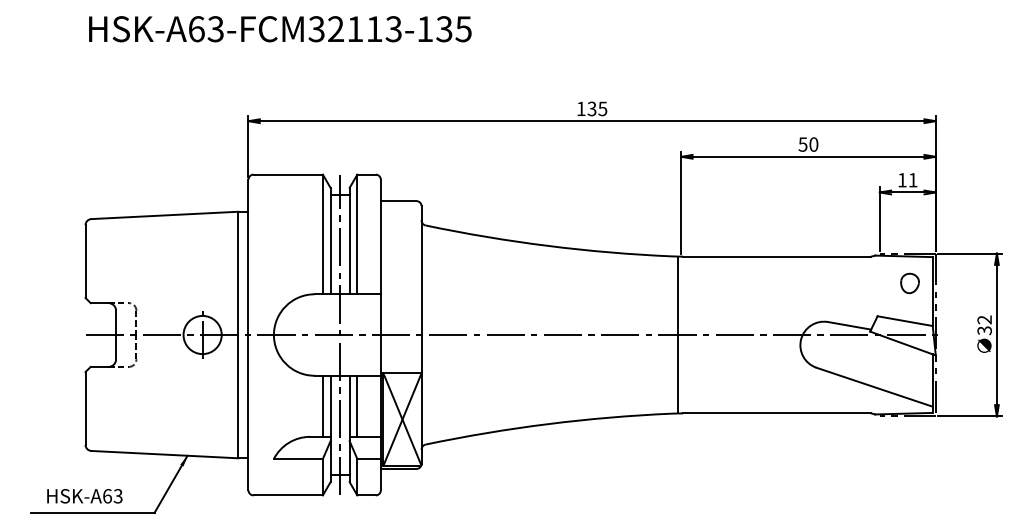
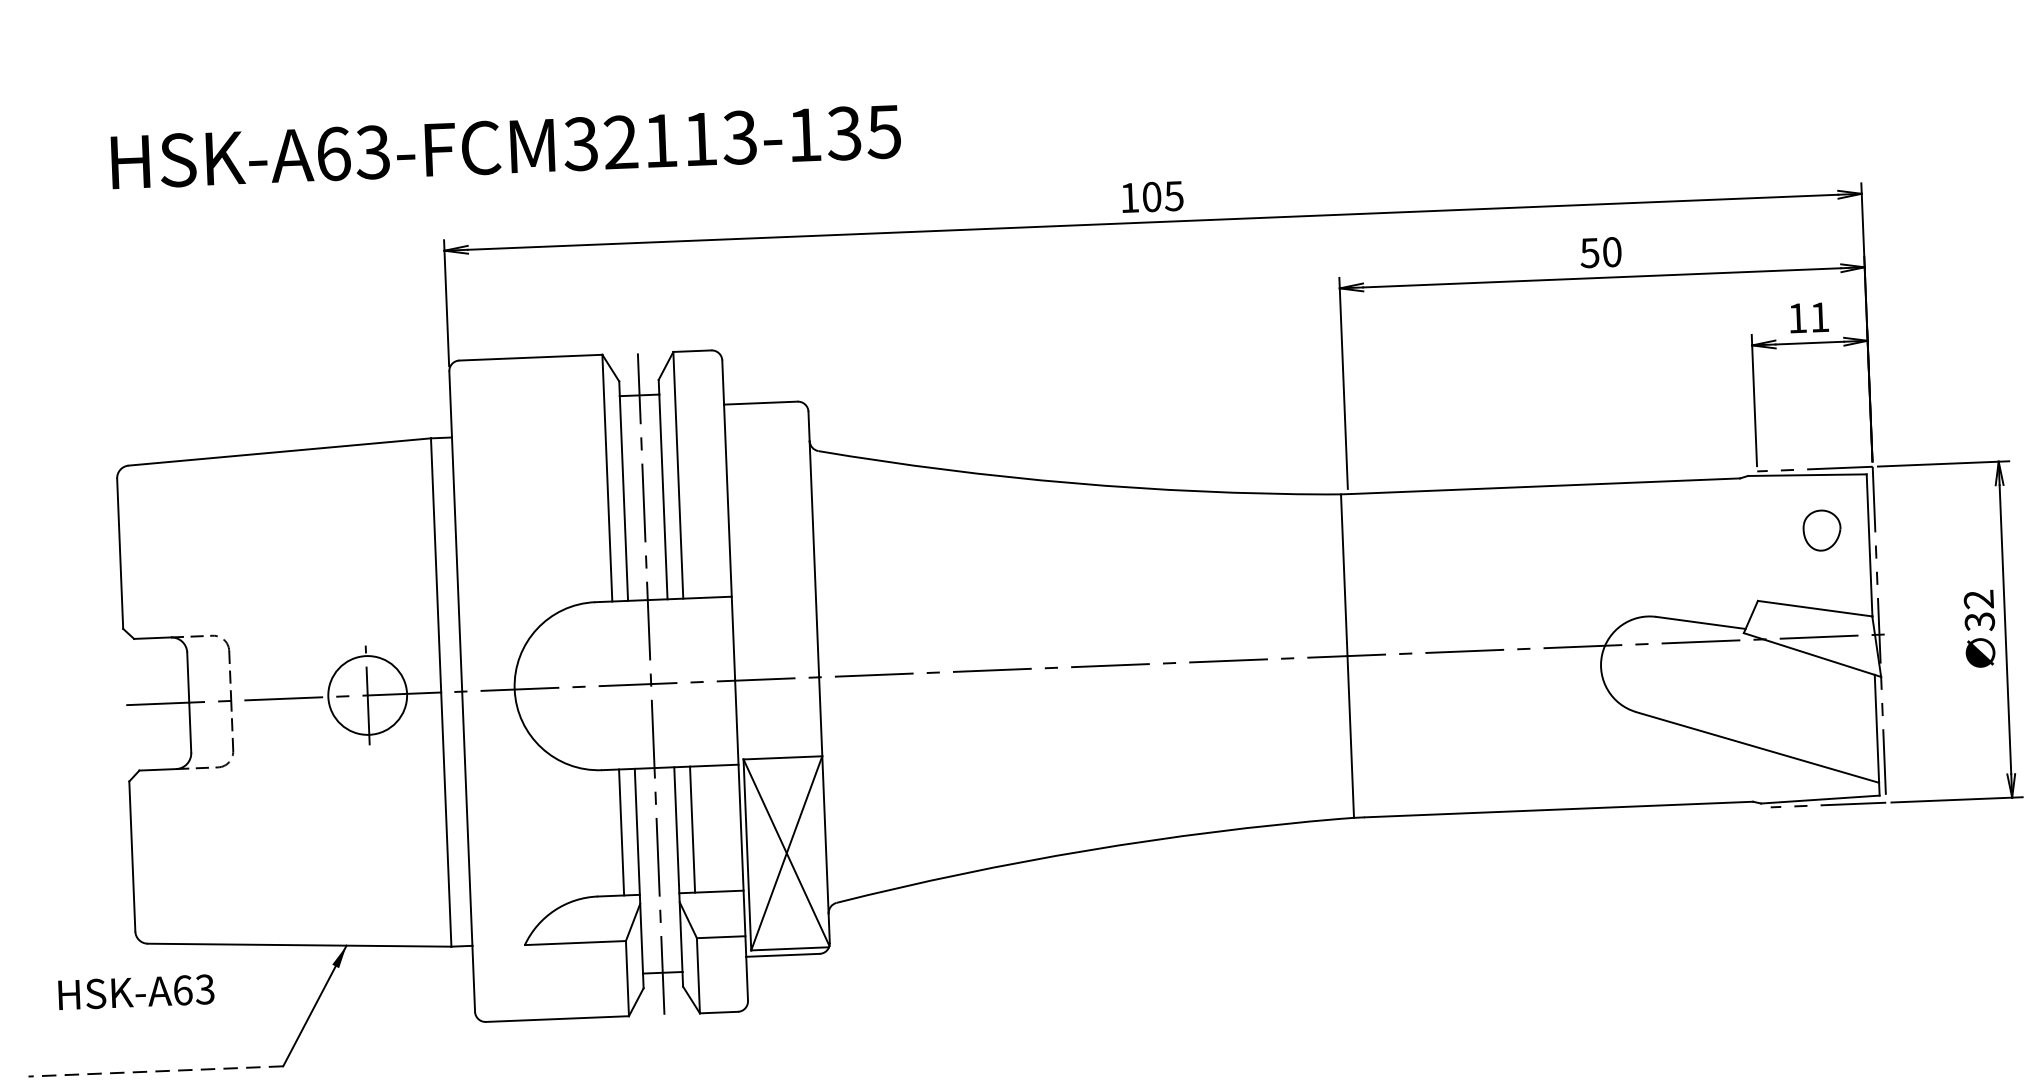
text: (280, 29) -> (506, 147), moved
text: (591, 108) -> (1150, 196), 135 -> 105
text: (84, 496) -> (135, 992), moved
line: (92, 512) -> (155, 1070), solid -> dashed

